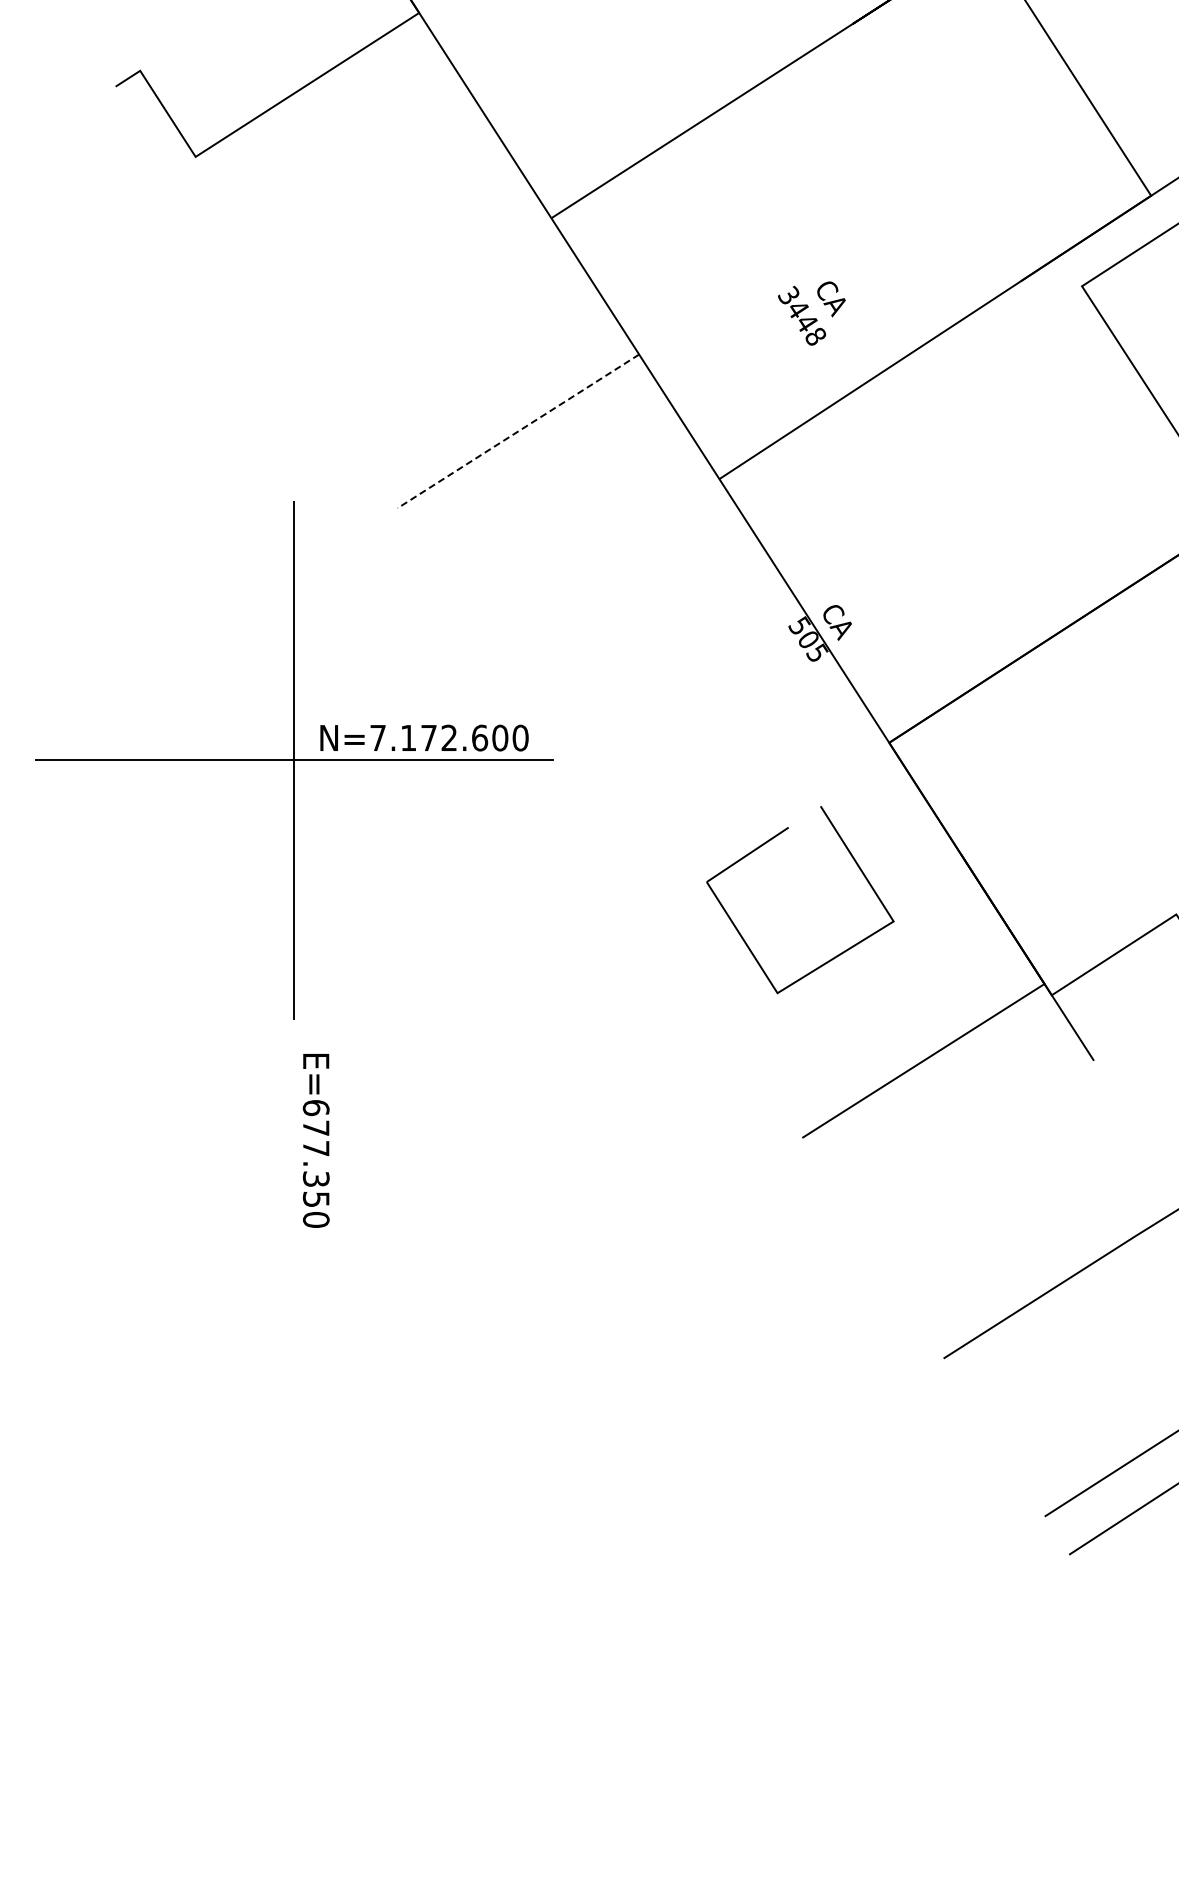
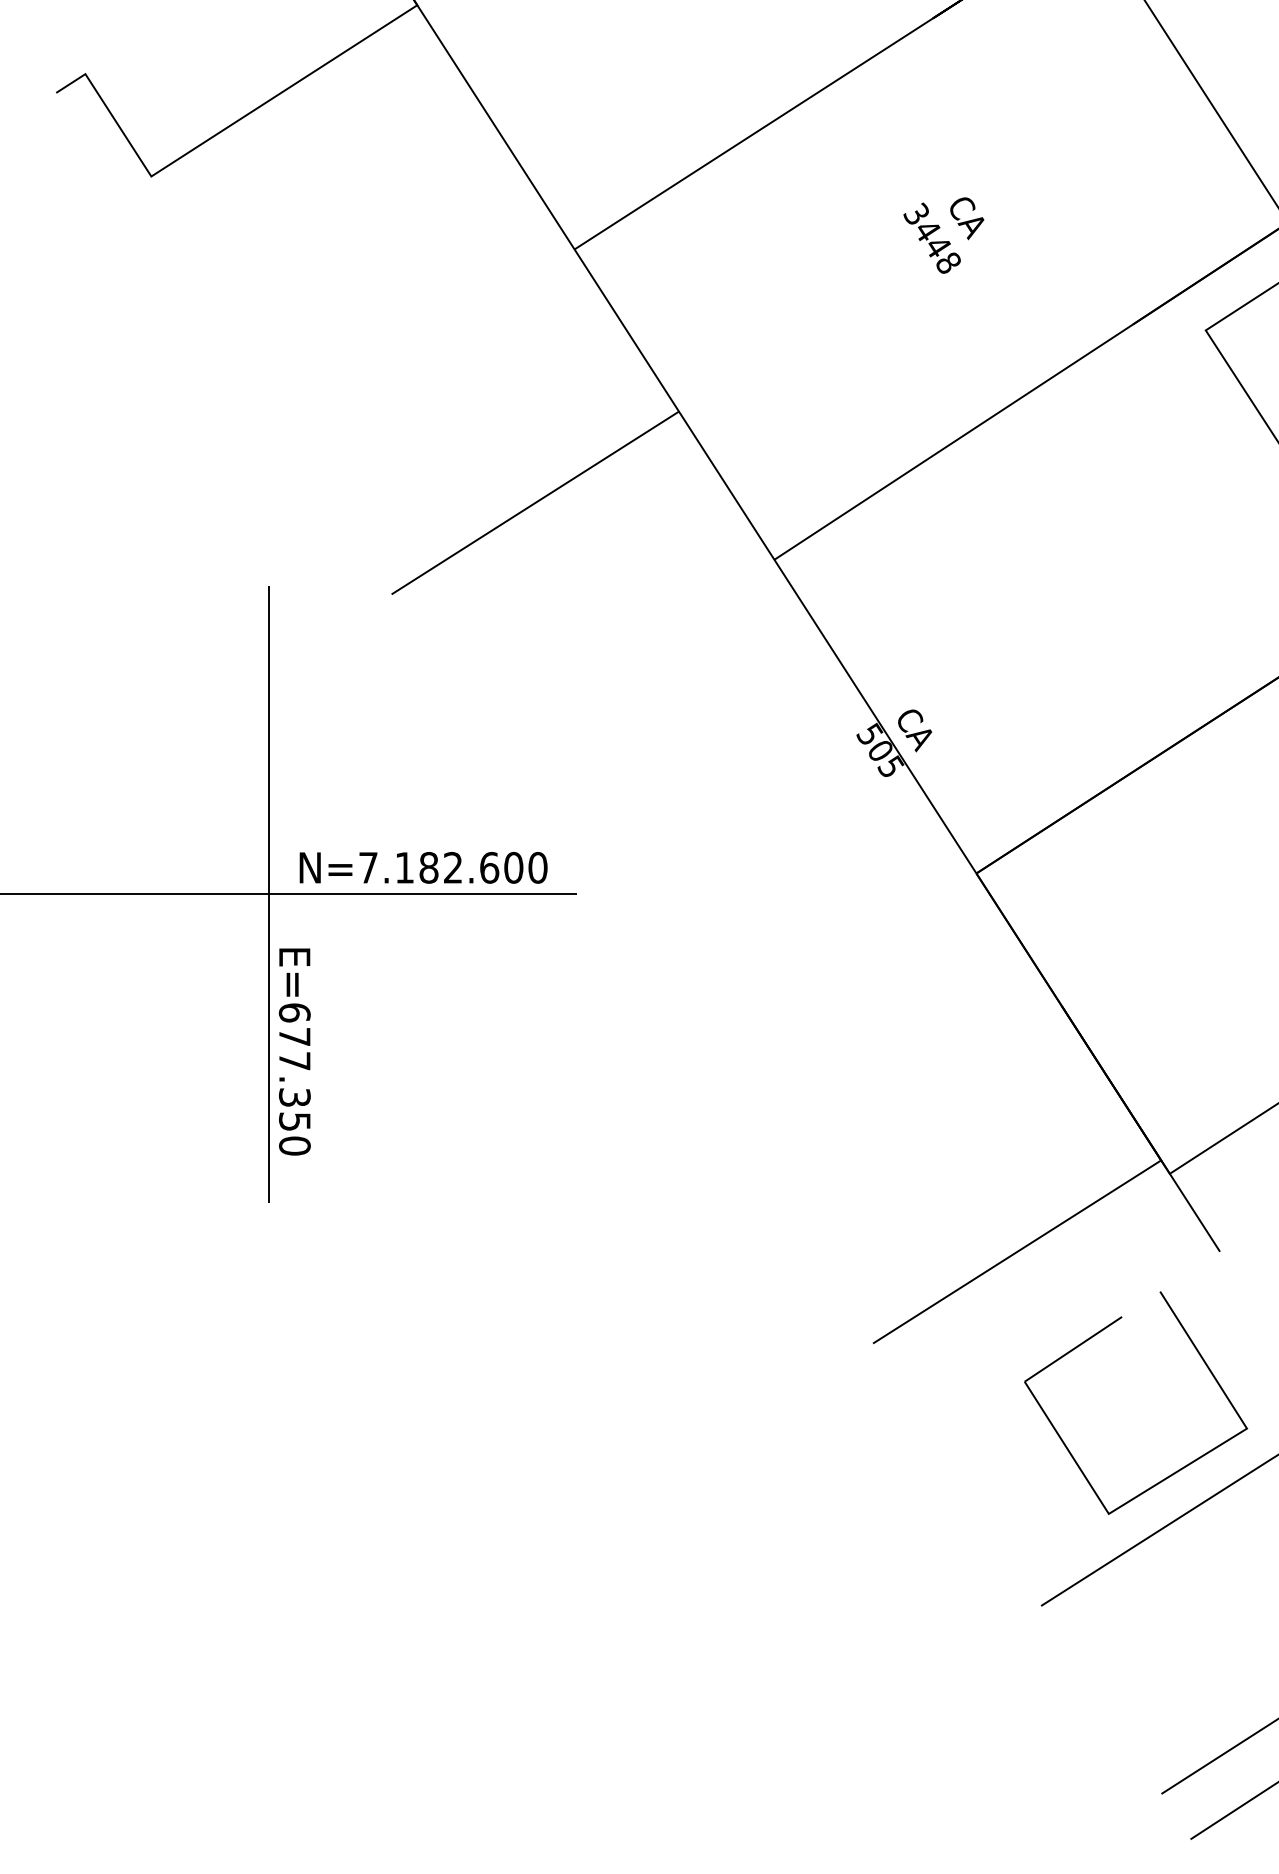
text: (811, 313) -> (943, 235), moved
line: (517, 431) -> (534, 503), dashed -> solid
text: (428, 737) -> (428, 867), N=7.172.600 -> N=7.182.600
part: (834, 956) -> (1176, 1470), moved
text: (315, 1140) -> (293, 1051), moved

